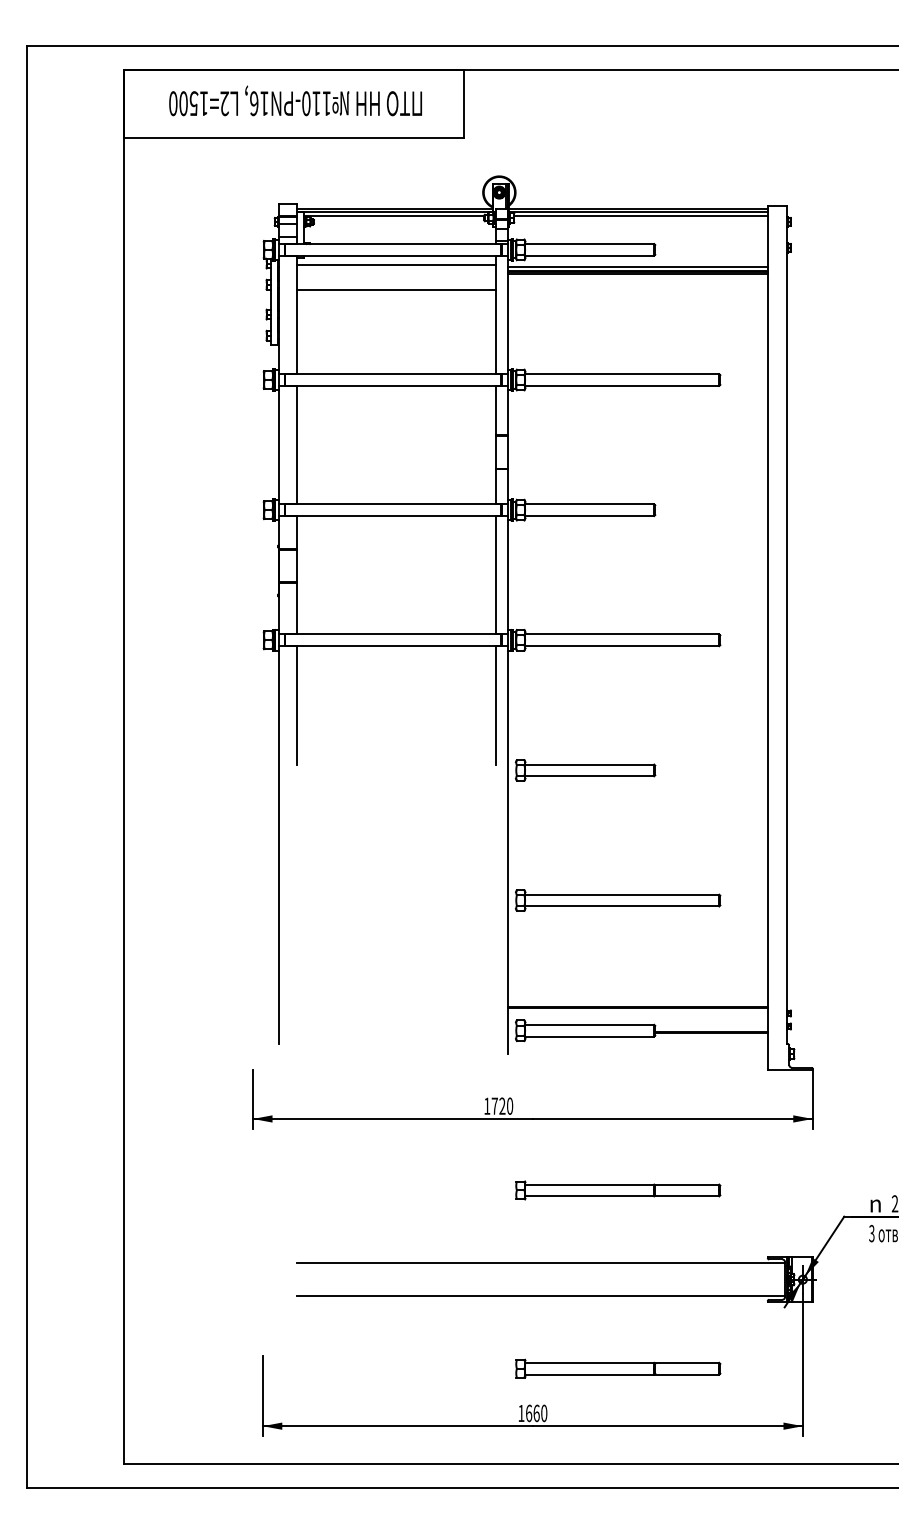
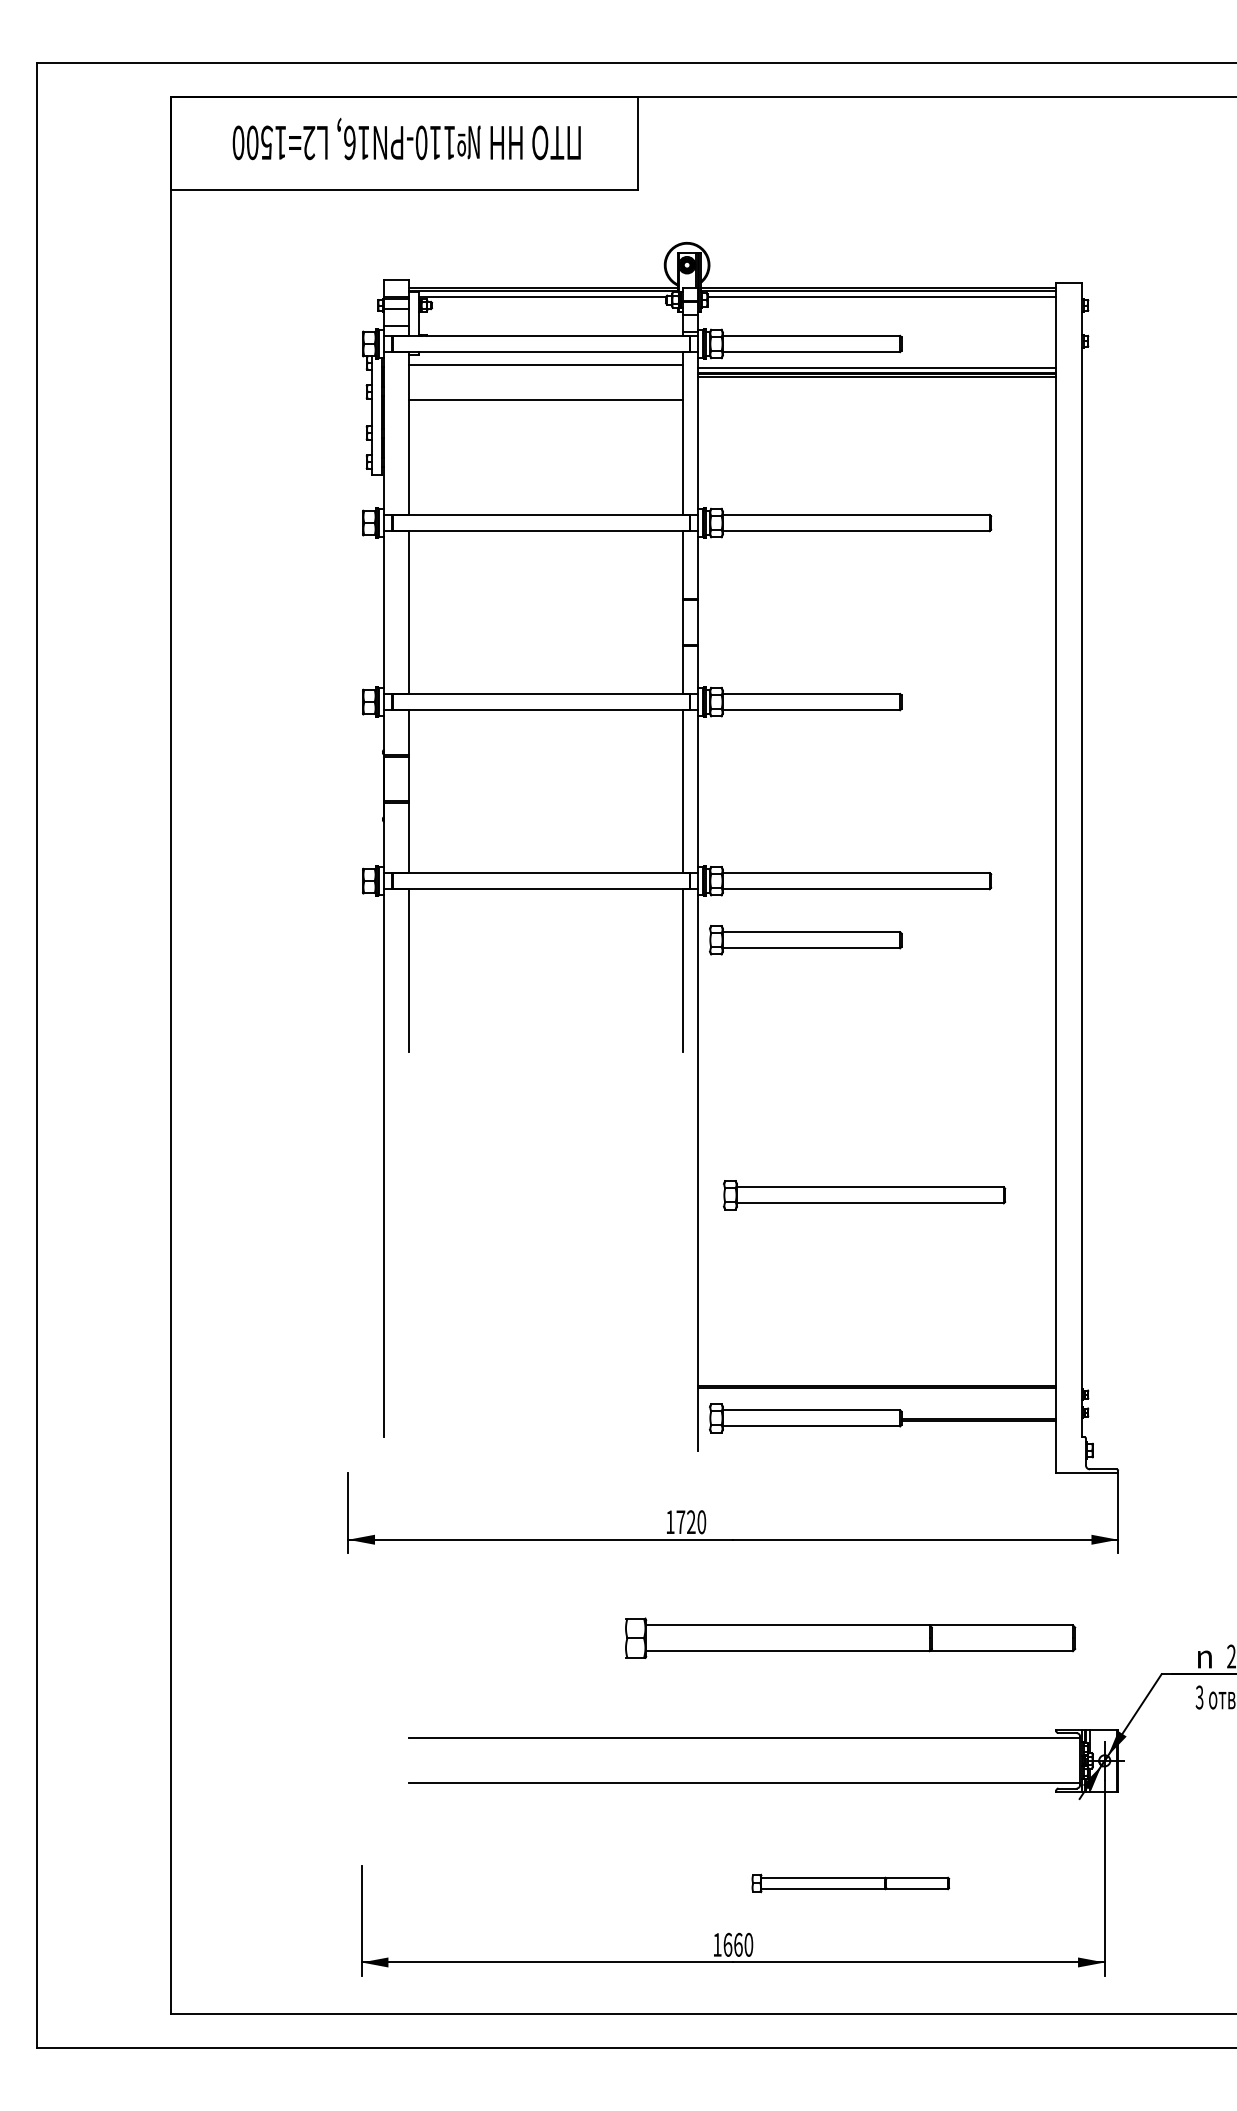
part: (585, 770) -> (805, 940), moved
part: (618, 900) -> (864, 1195), moved
part: (618, 1189) -> (850, 1637), size x1.6
part: (618, 1368) -> (850, 1883), size x0.7

